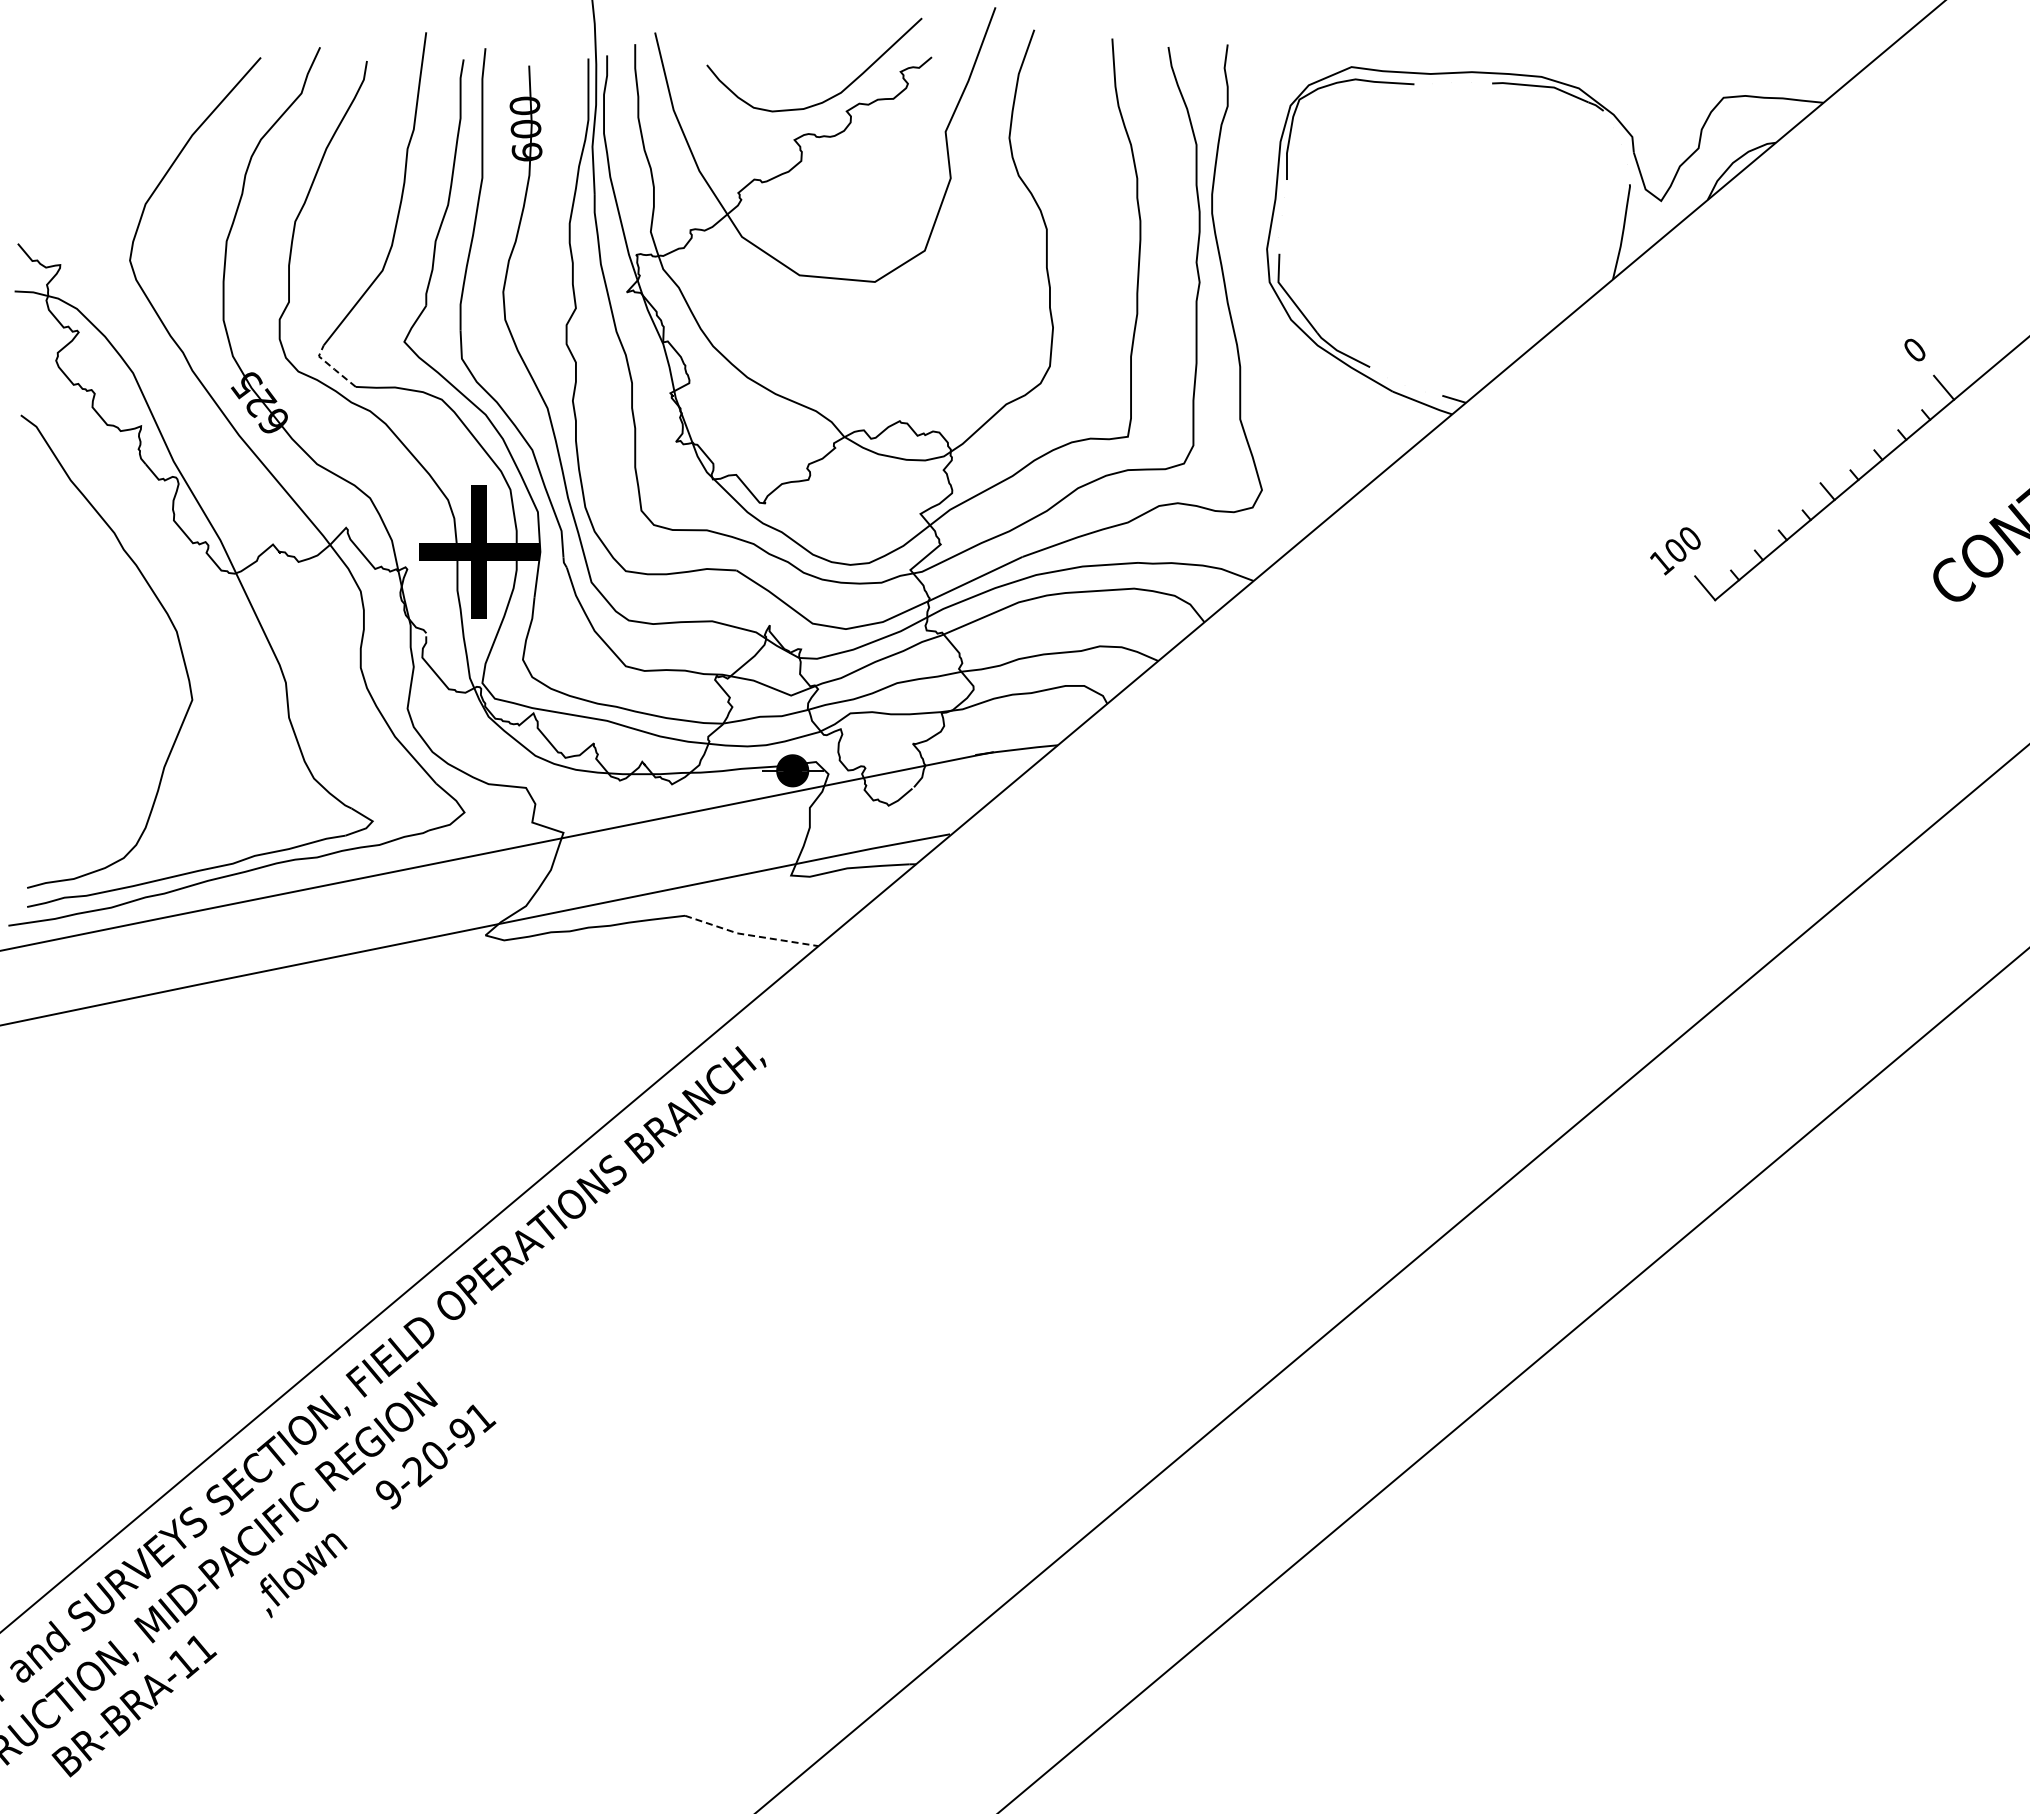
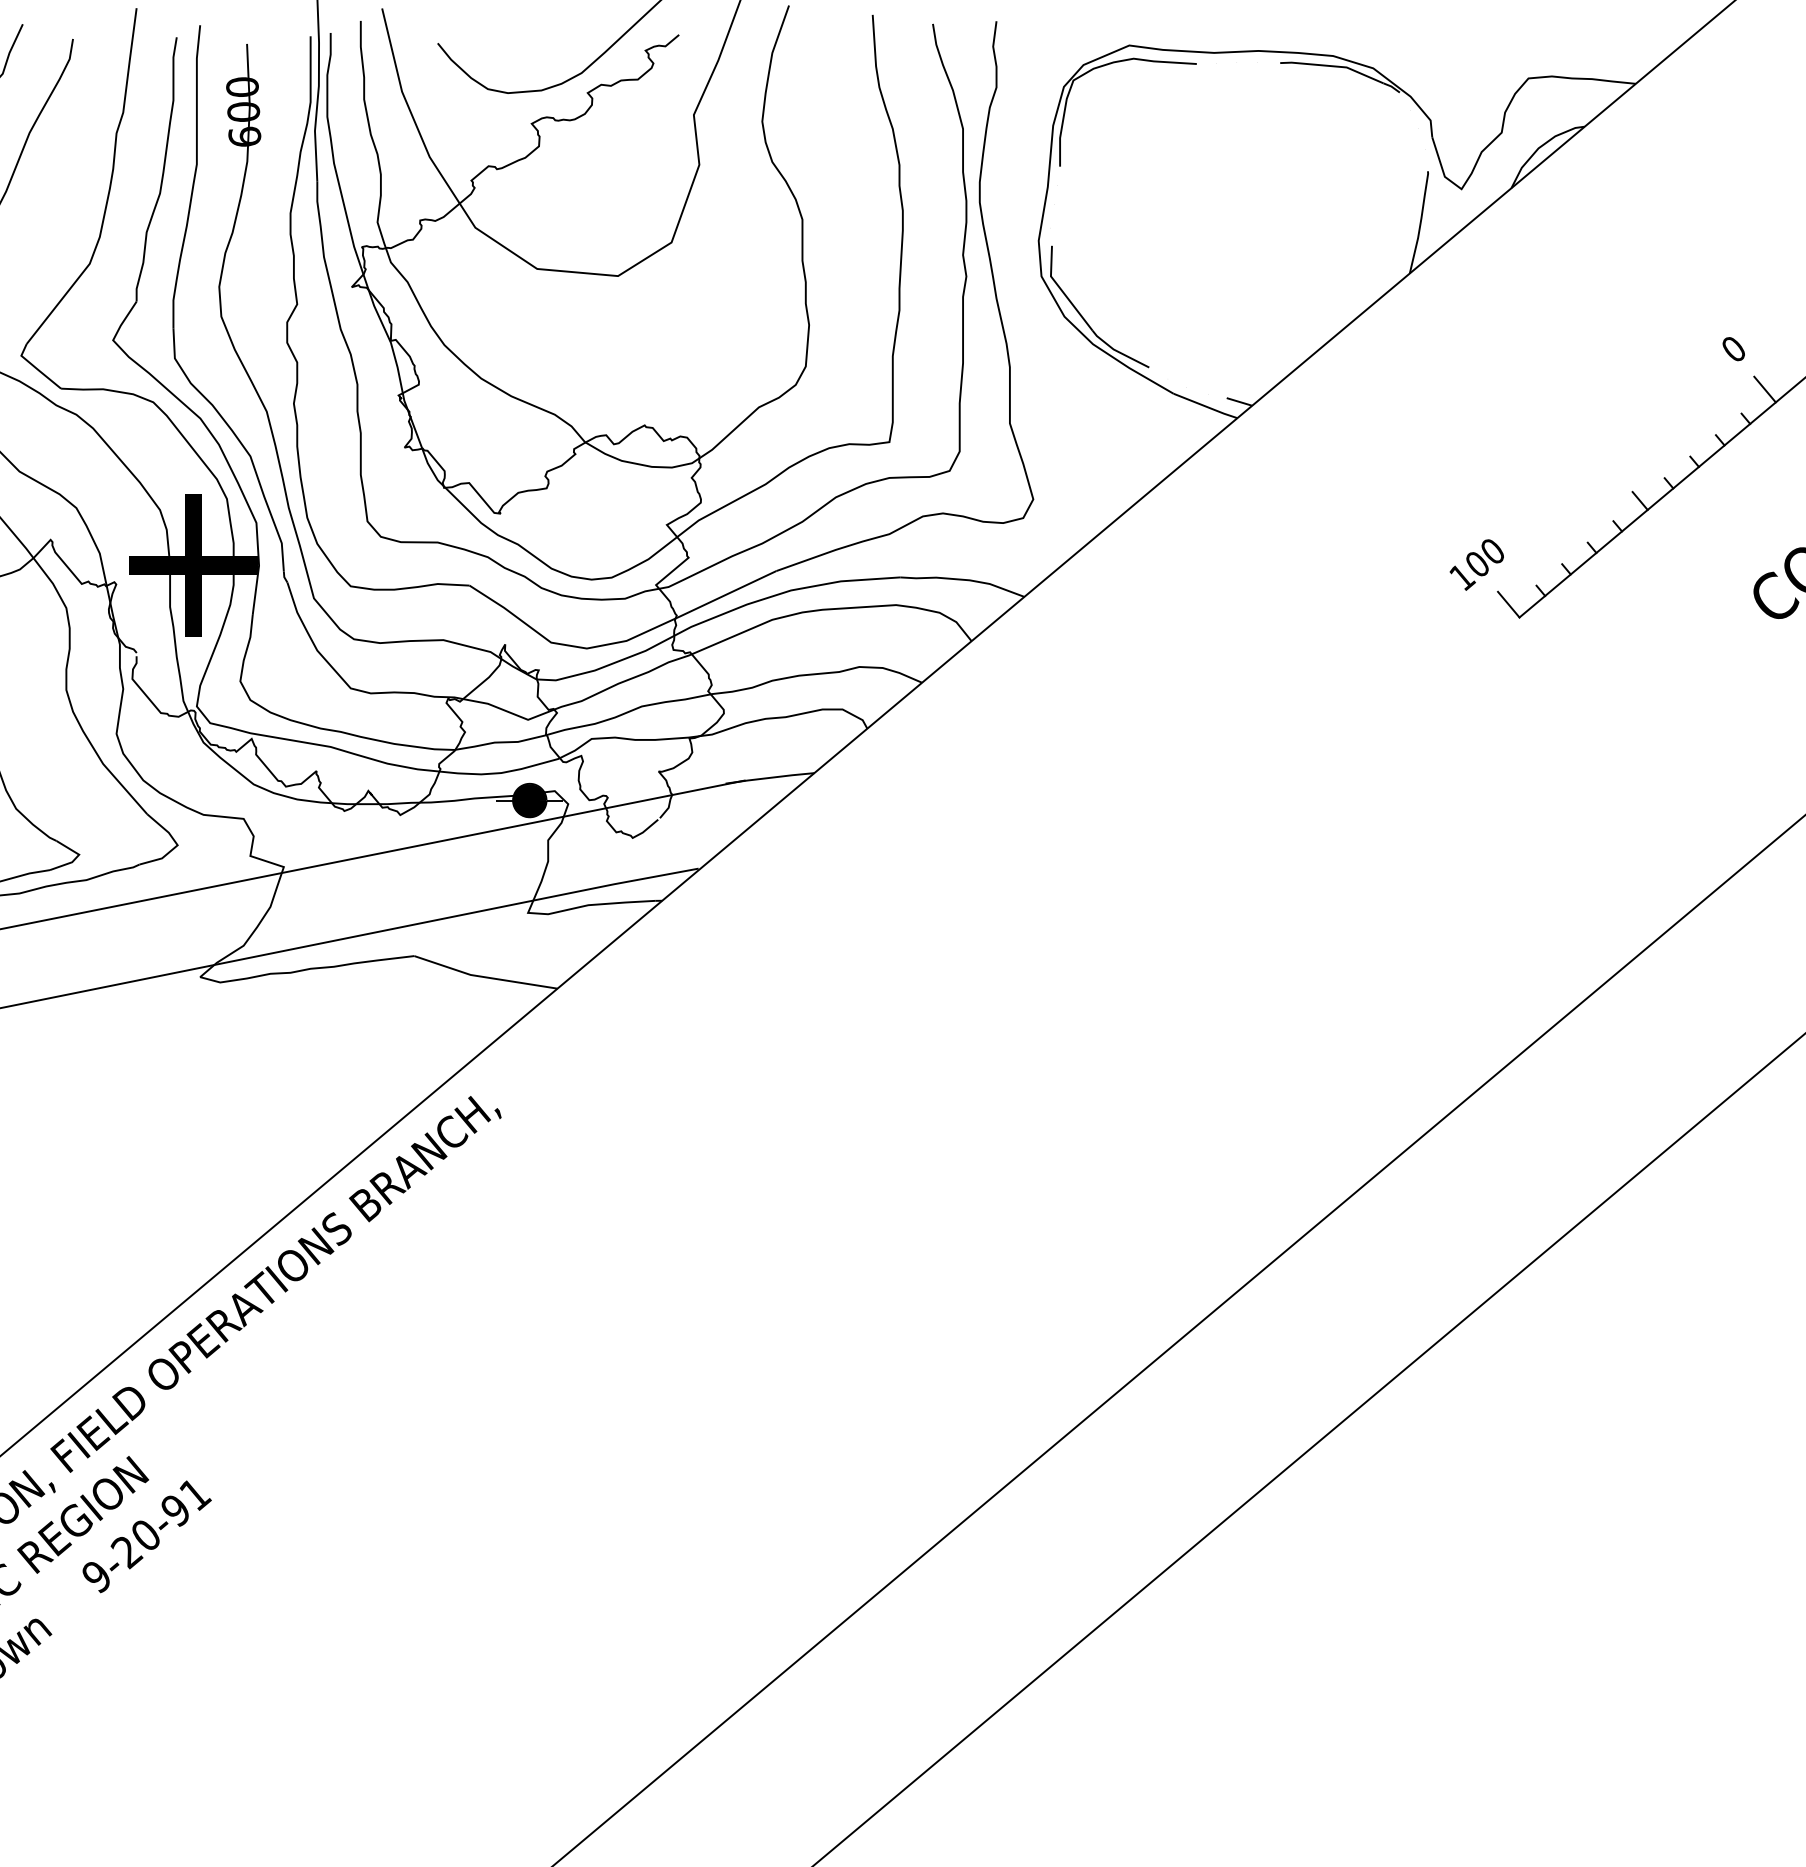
line: (332, 367) -> (36, 367), dashed -> solid
line: (750, 935) -> (484, 977), dashed -> solid

